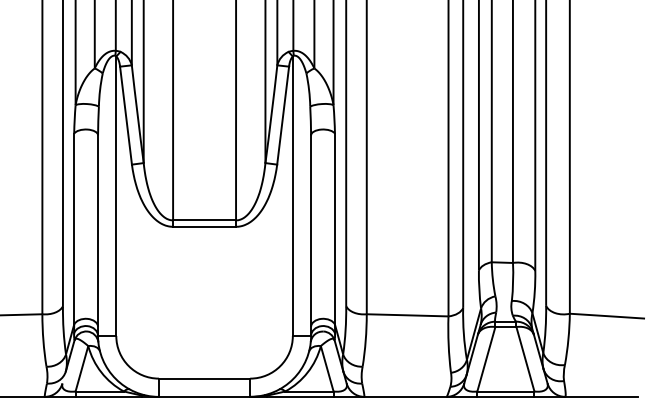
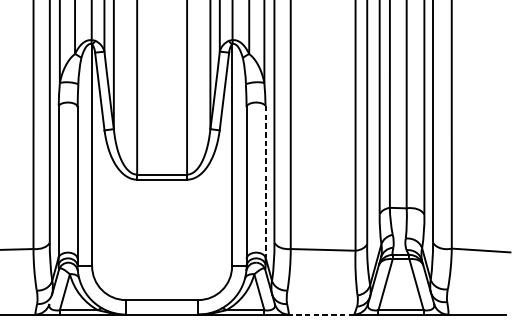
line: (334, 229) -> (265, 181), solid -> dashed
line: (404, 396) -> (320, 314), solid -> dashed

